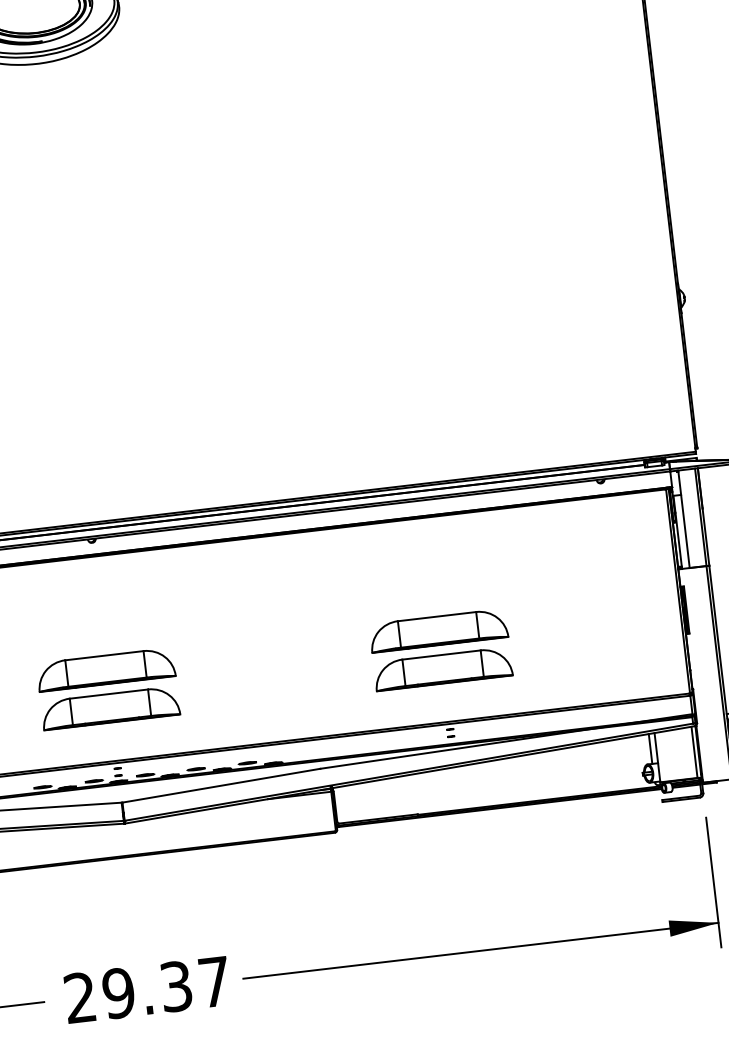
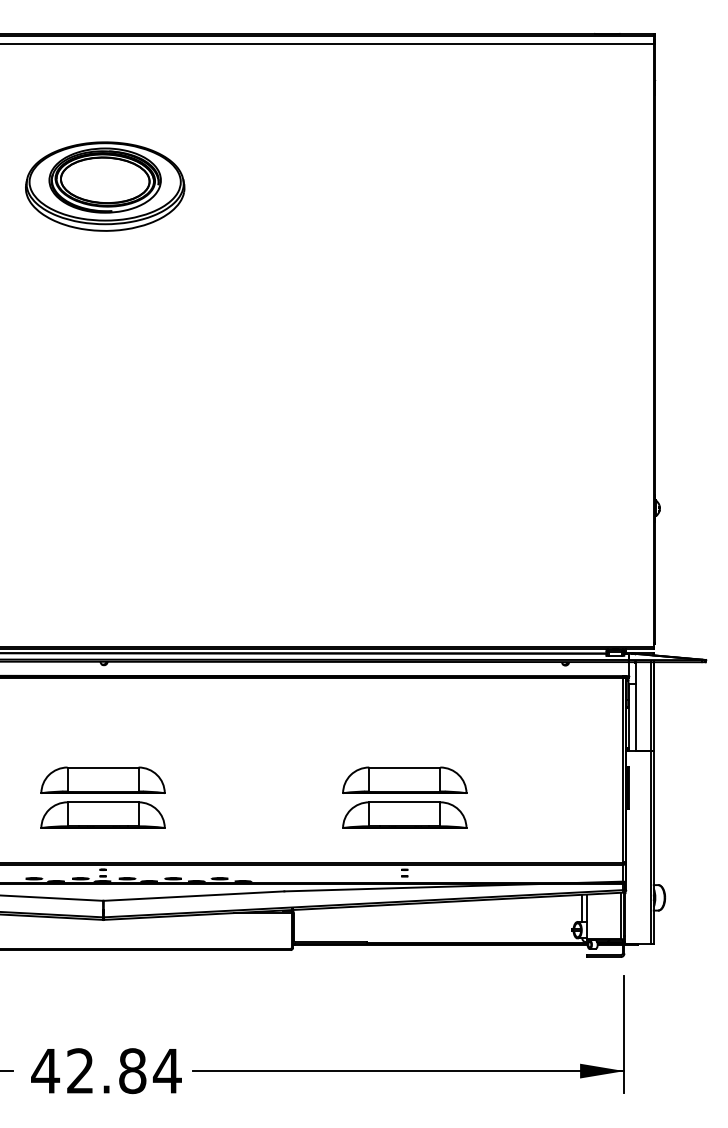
text: (147, 990) -> (106, 1071), 29.37 -> 42.84

